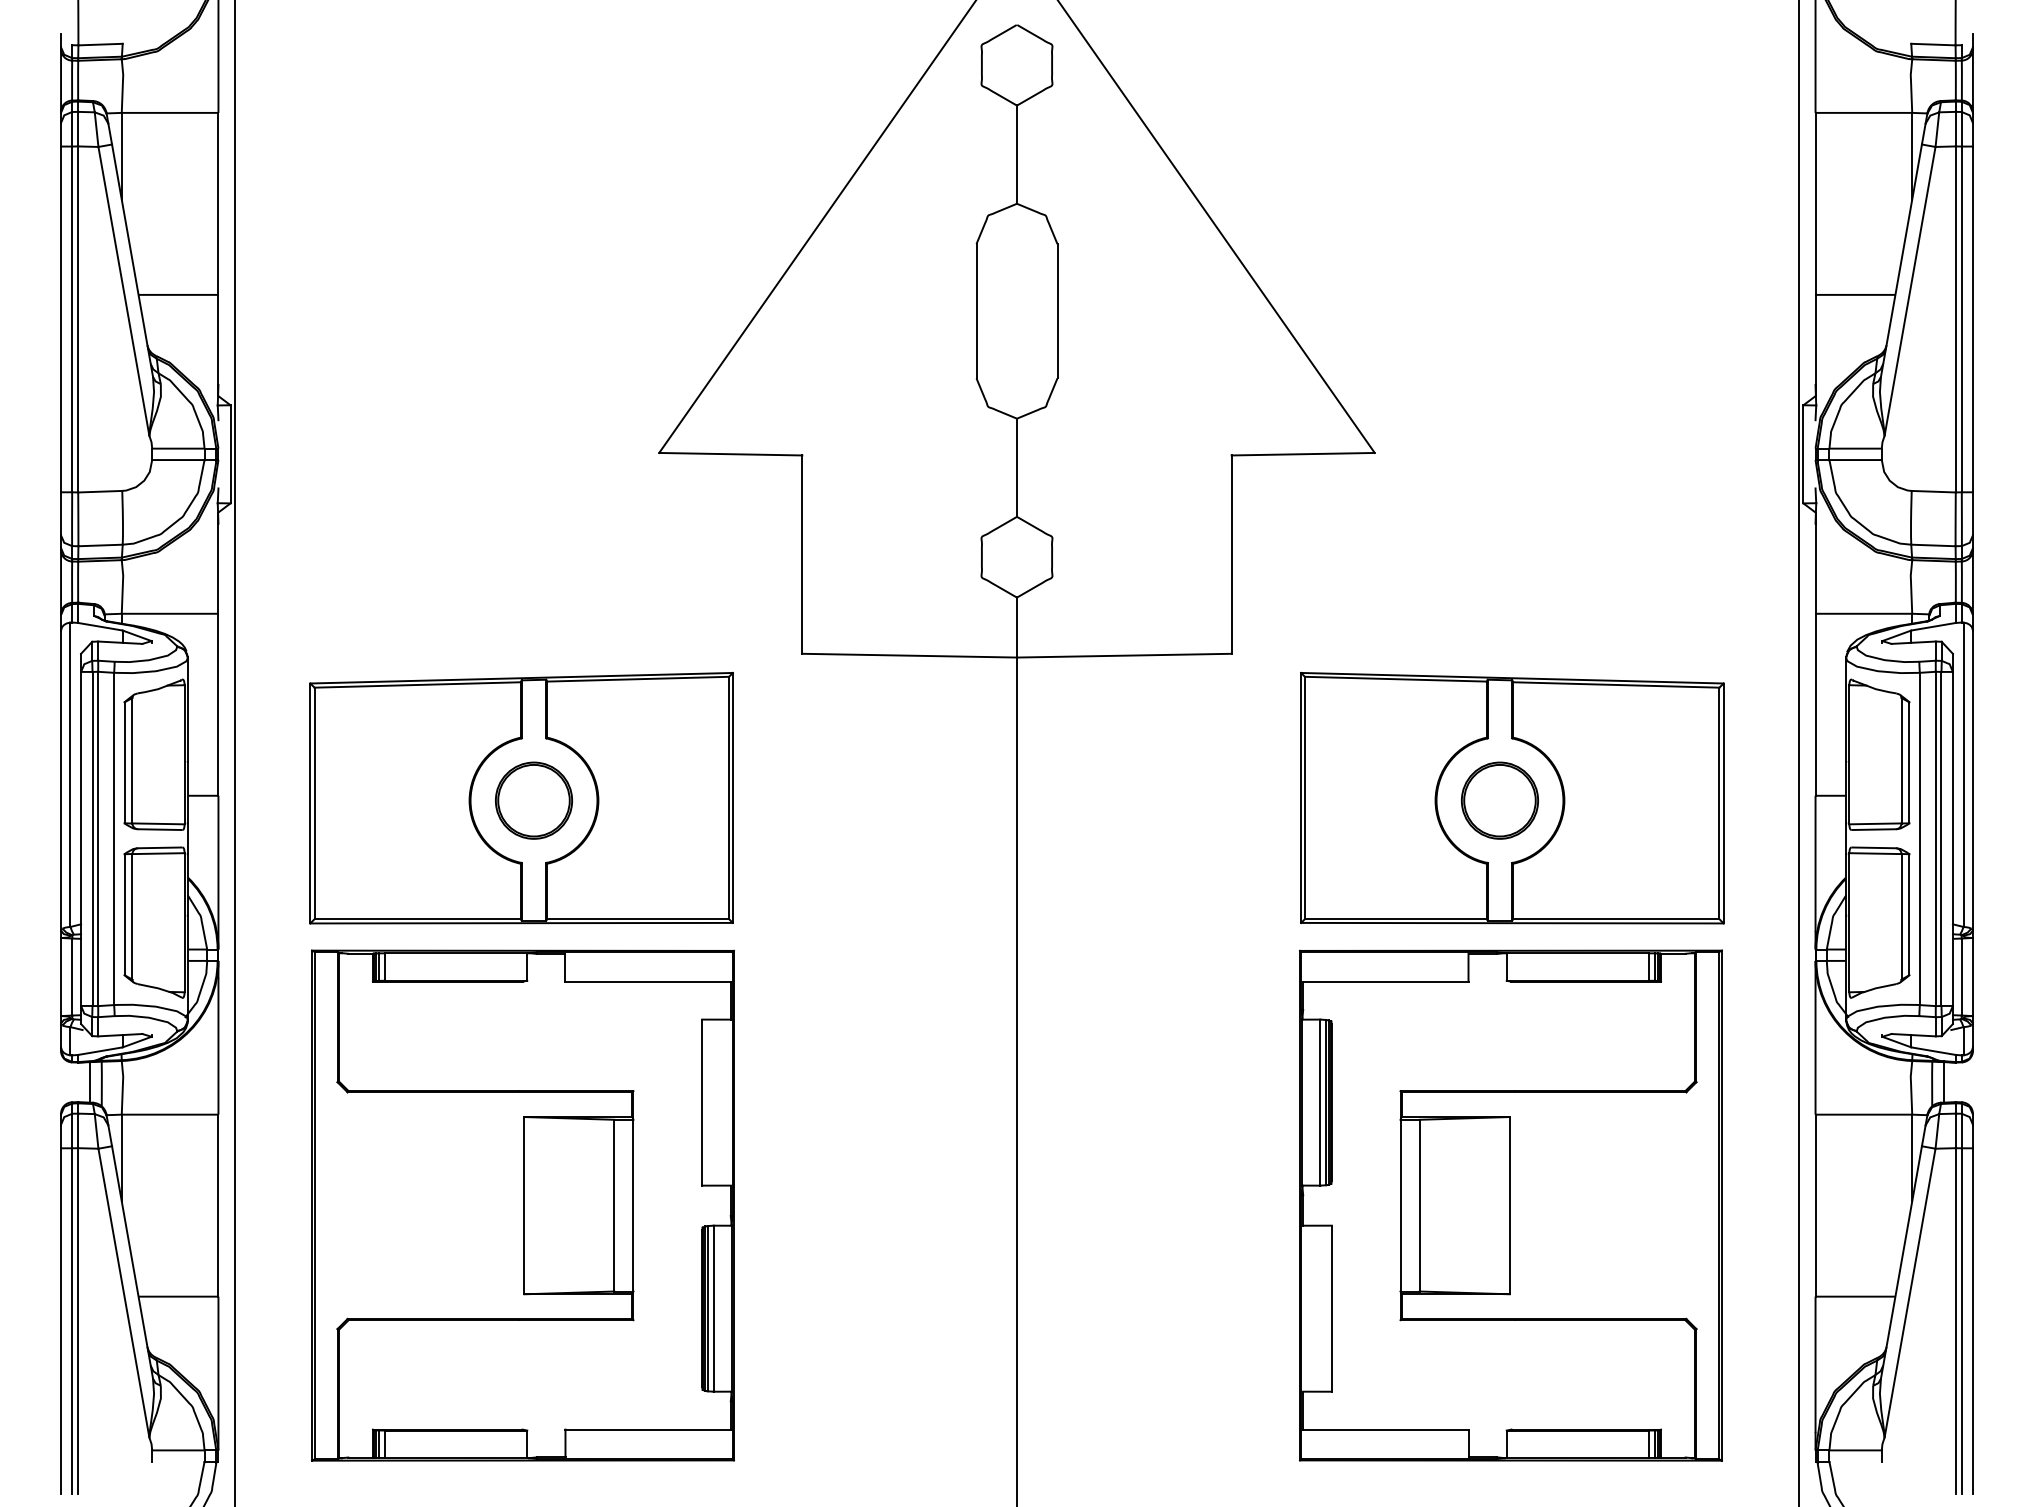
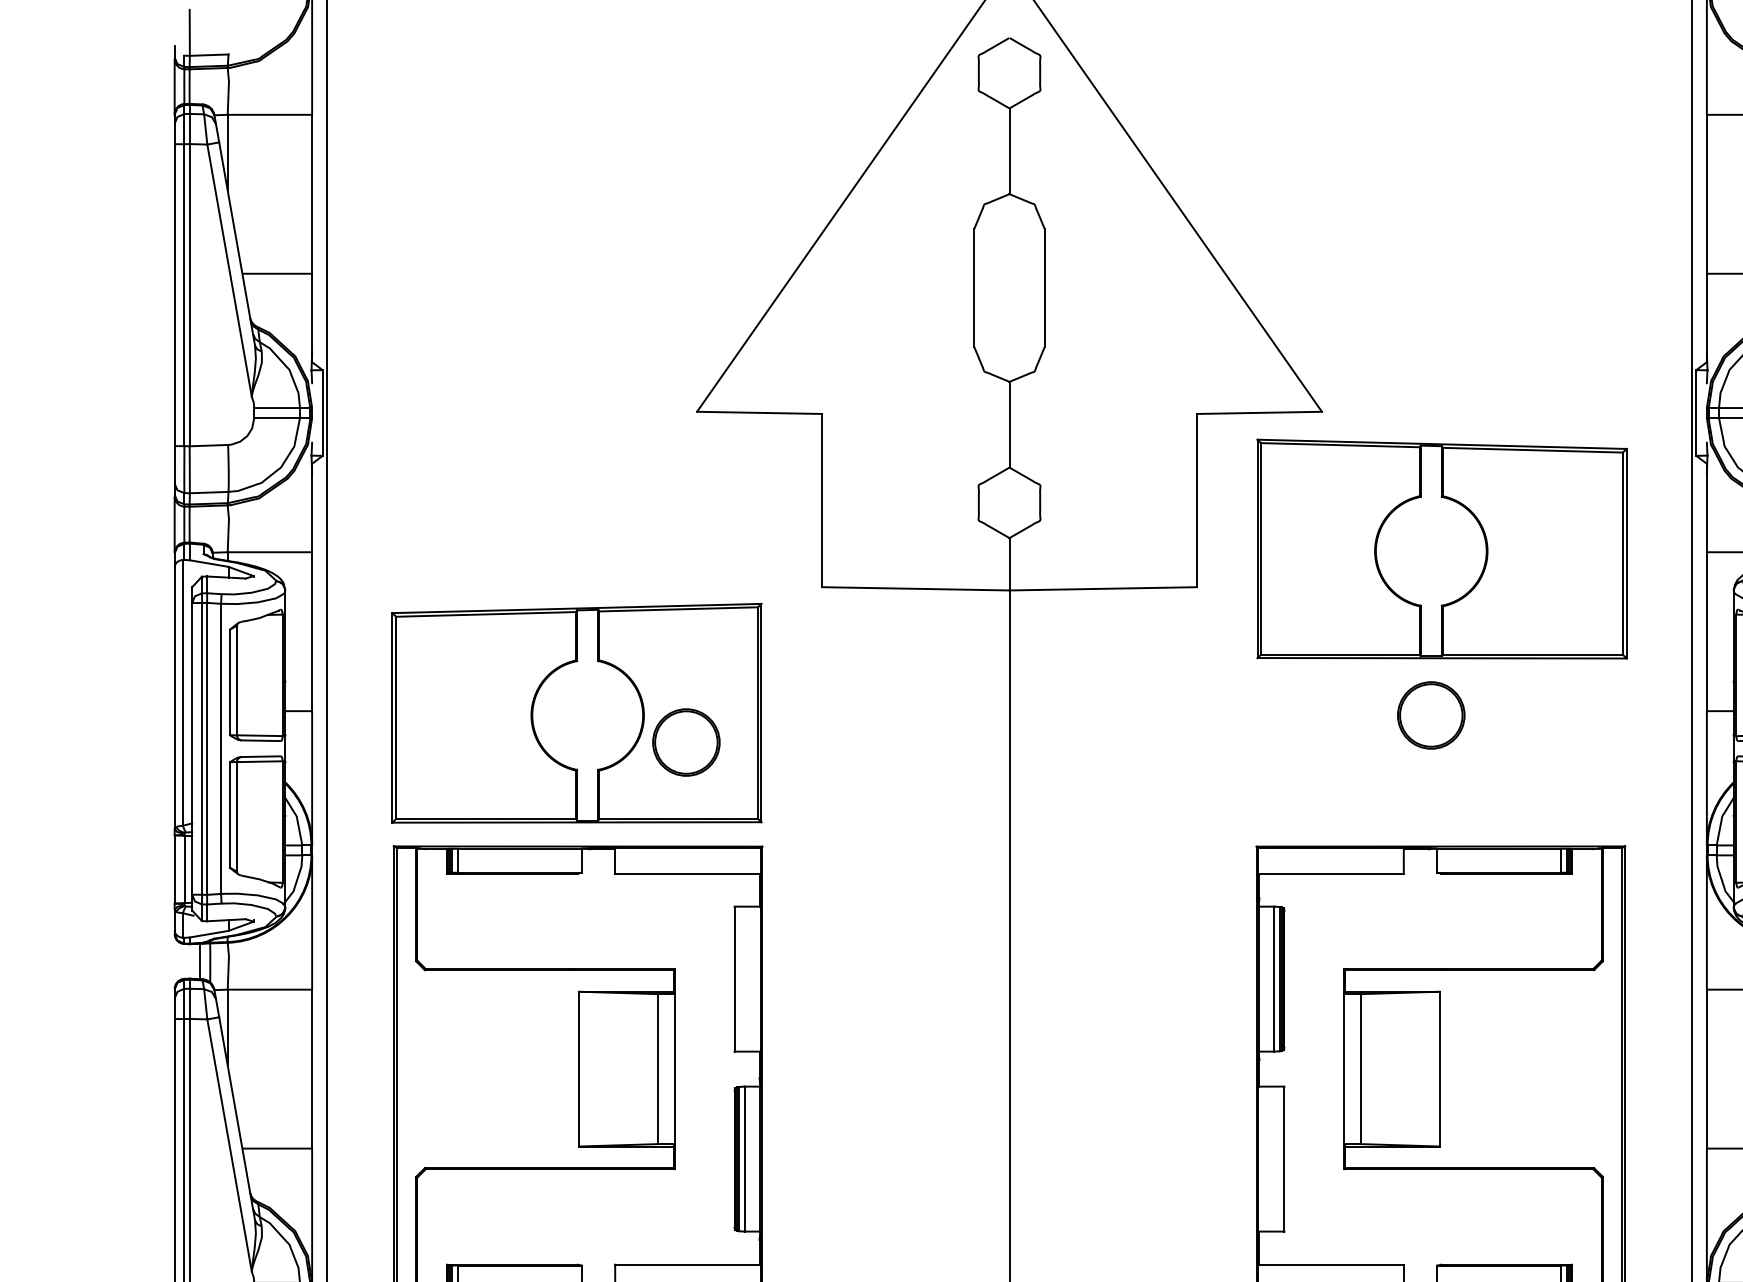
part: (1512, 797) -> (1442, 548), moved
part: (533, 800) -> (685, 742), moved

